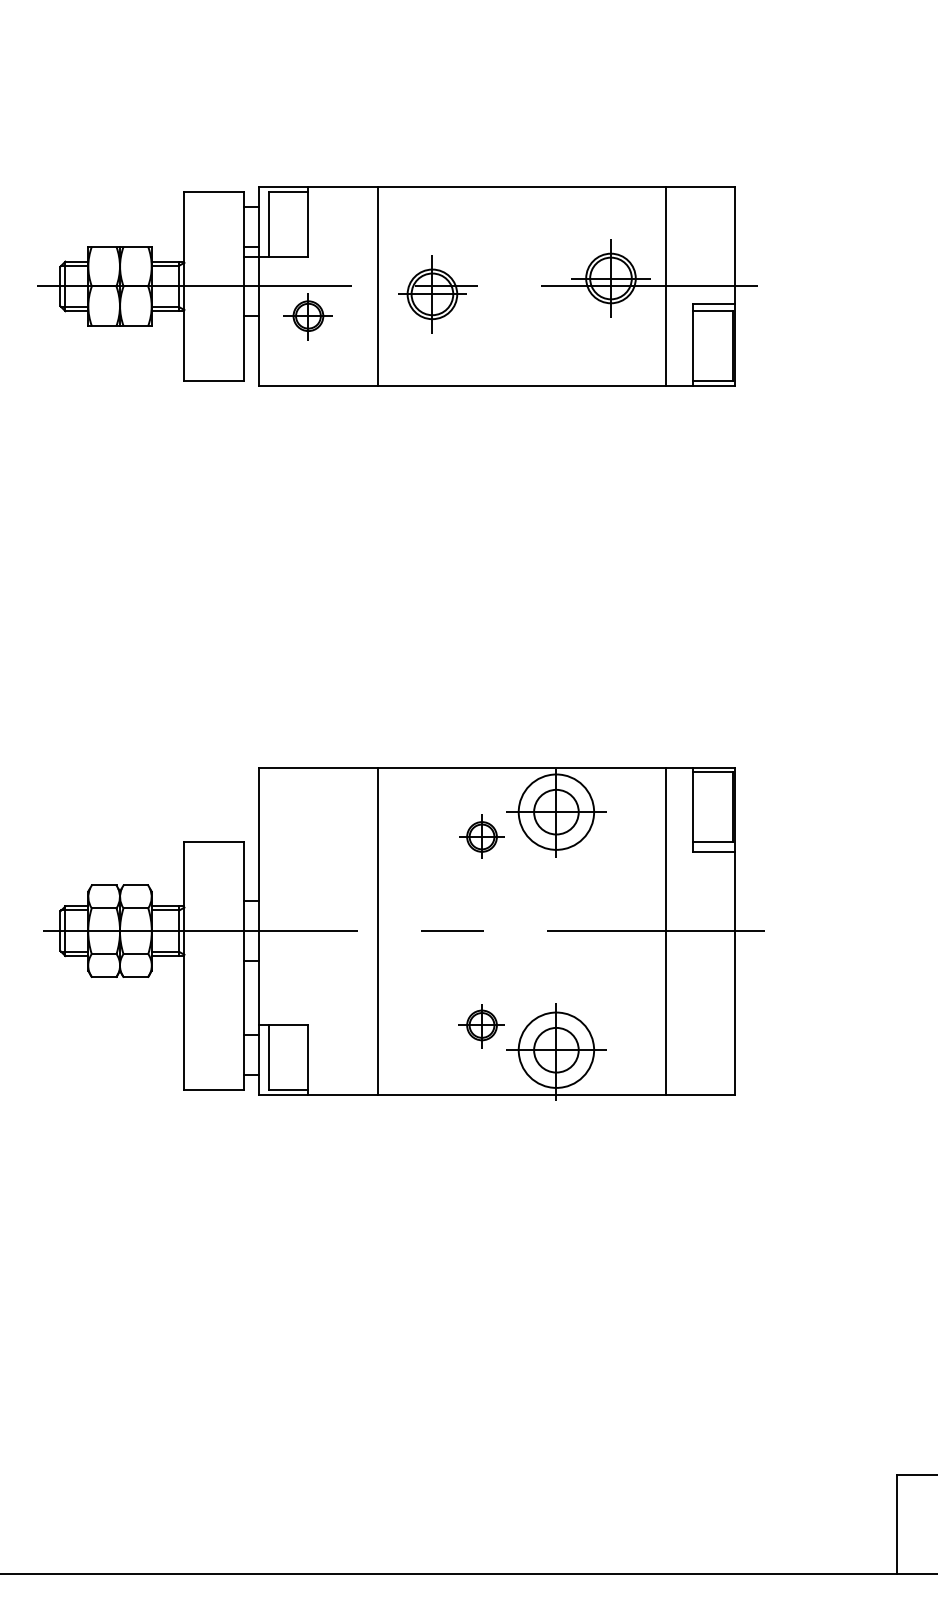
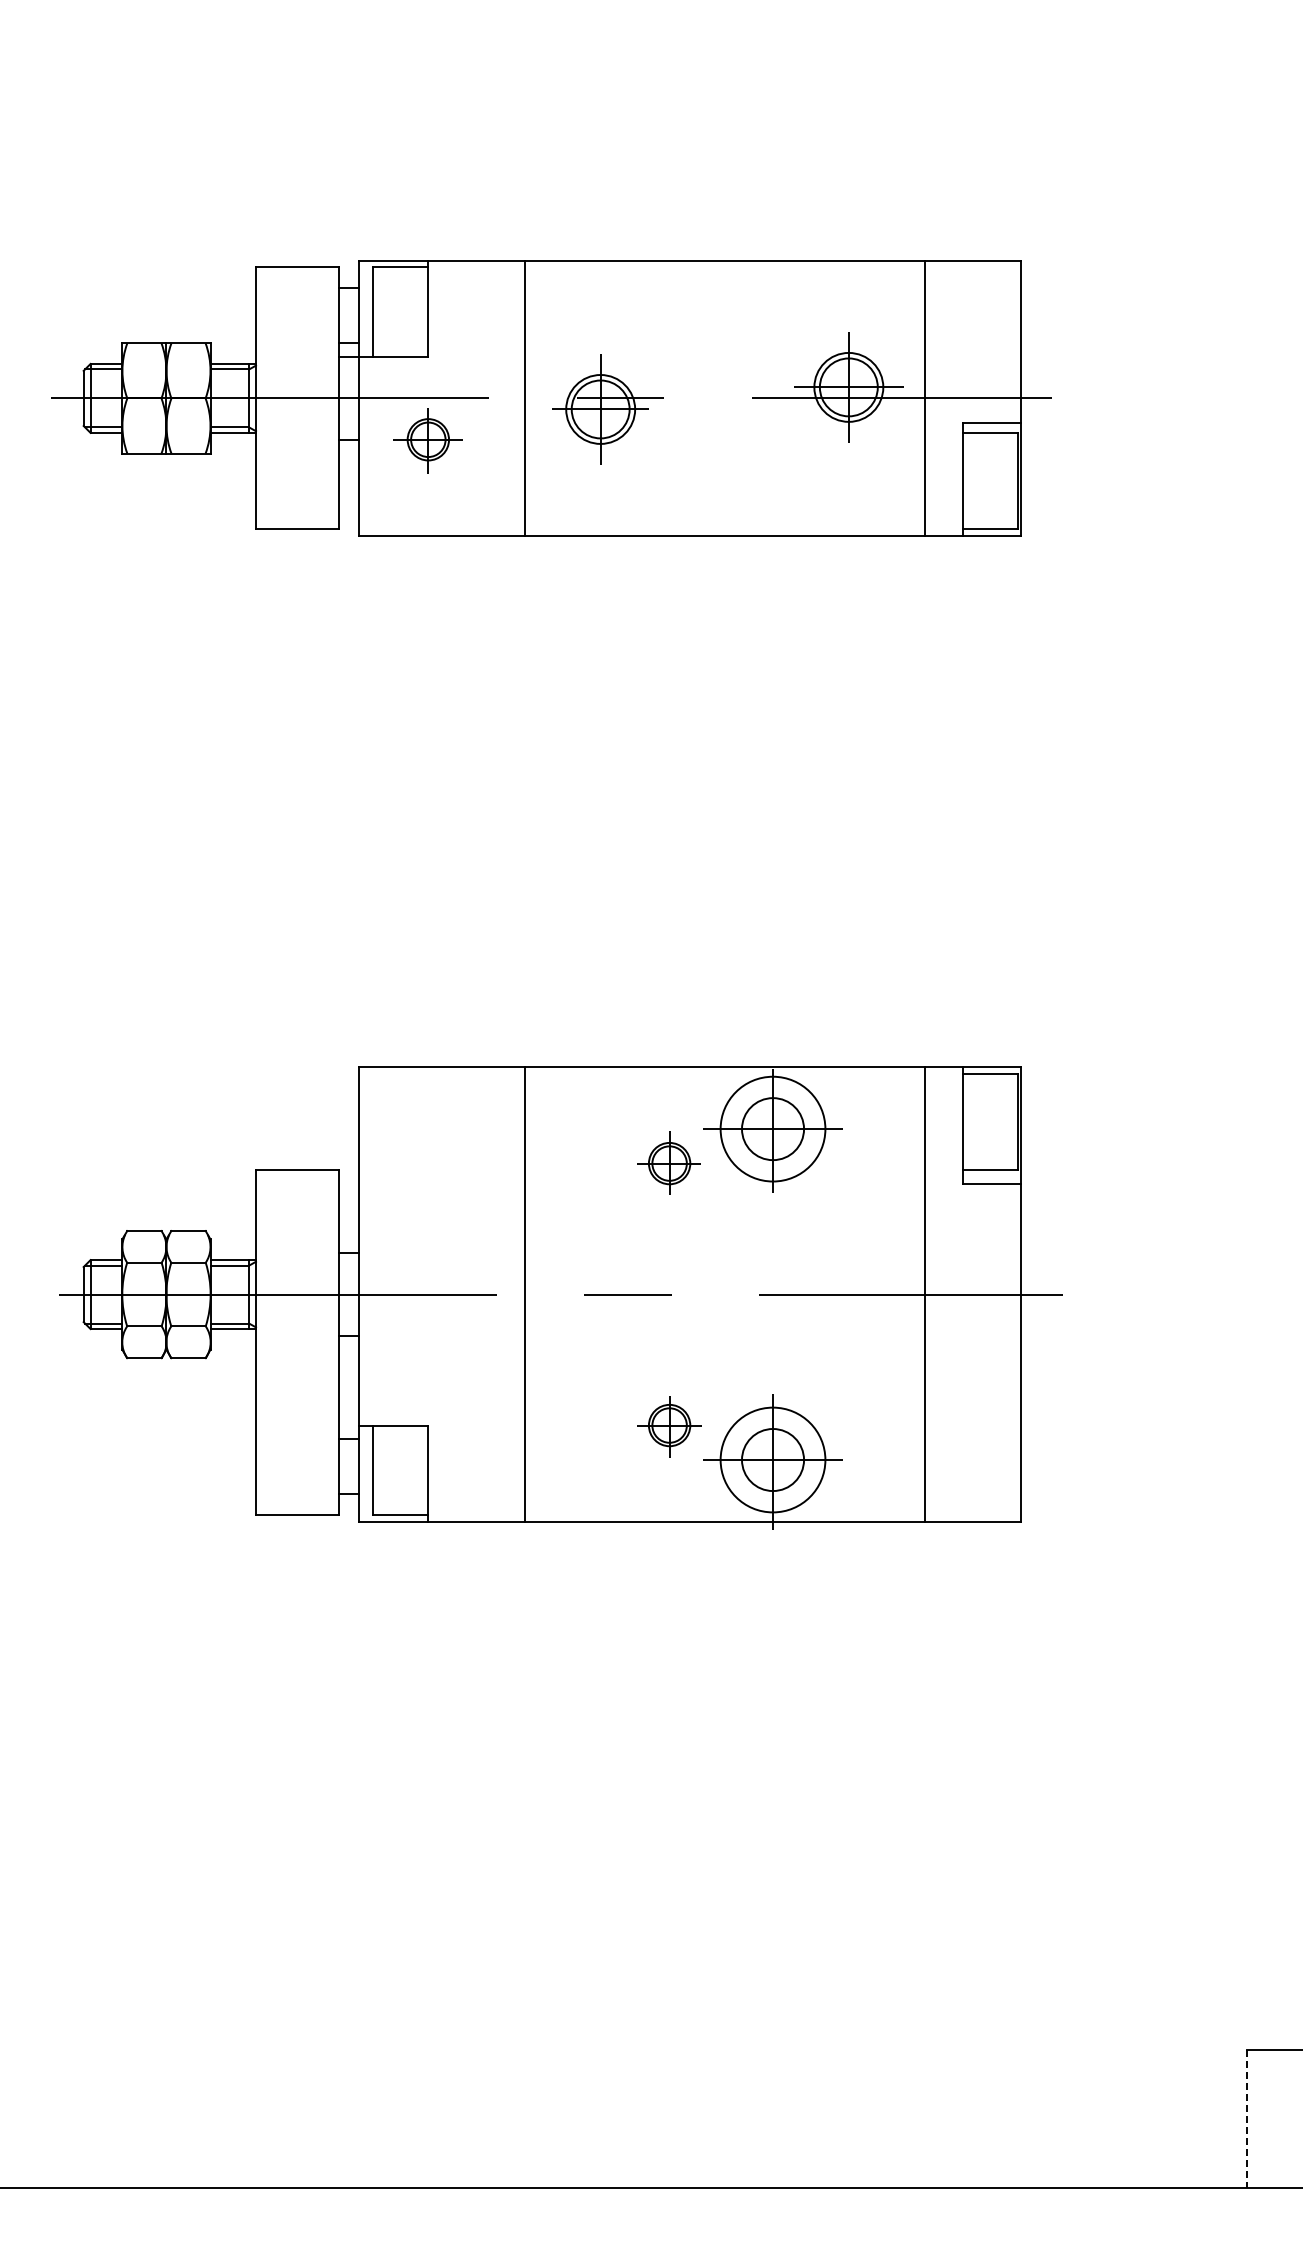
line: (897, 1524) -> (1246, 2119), solid -> dashed

